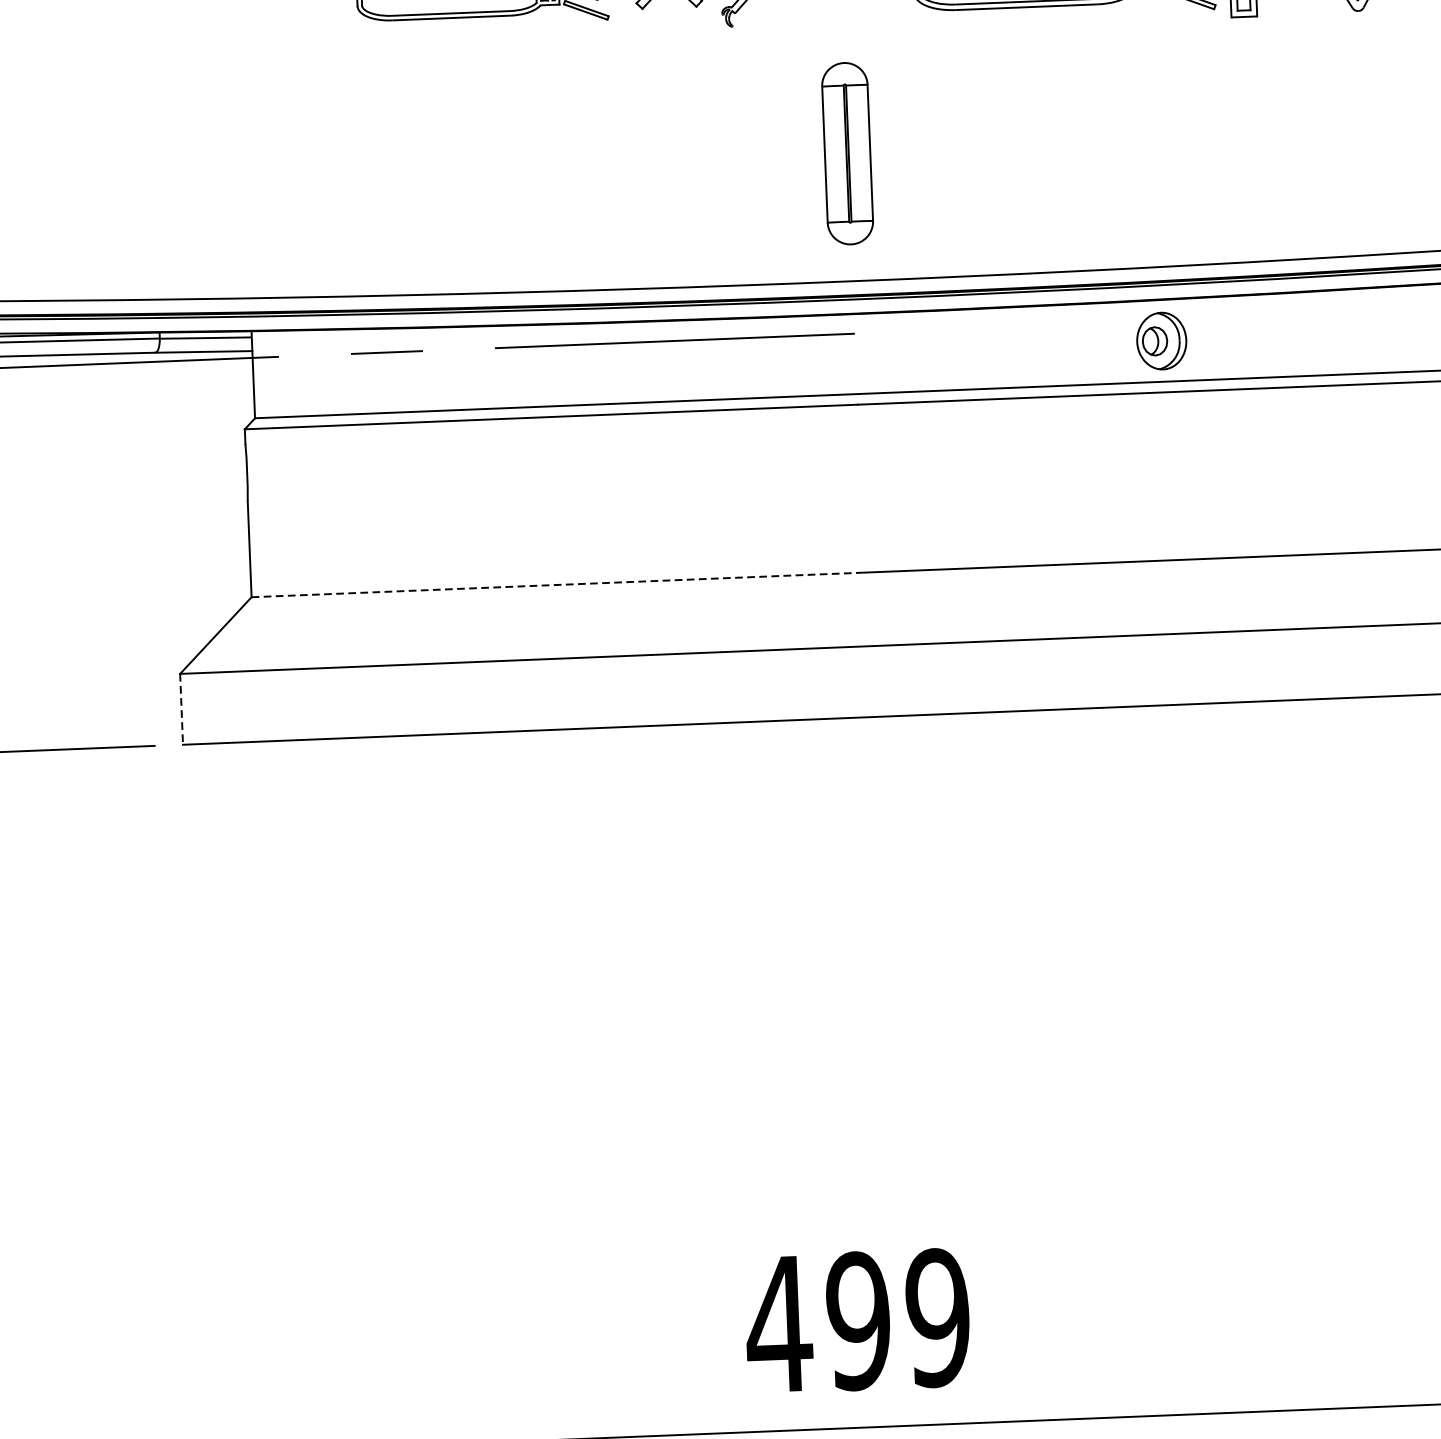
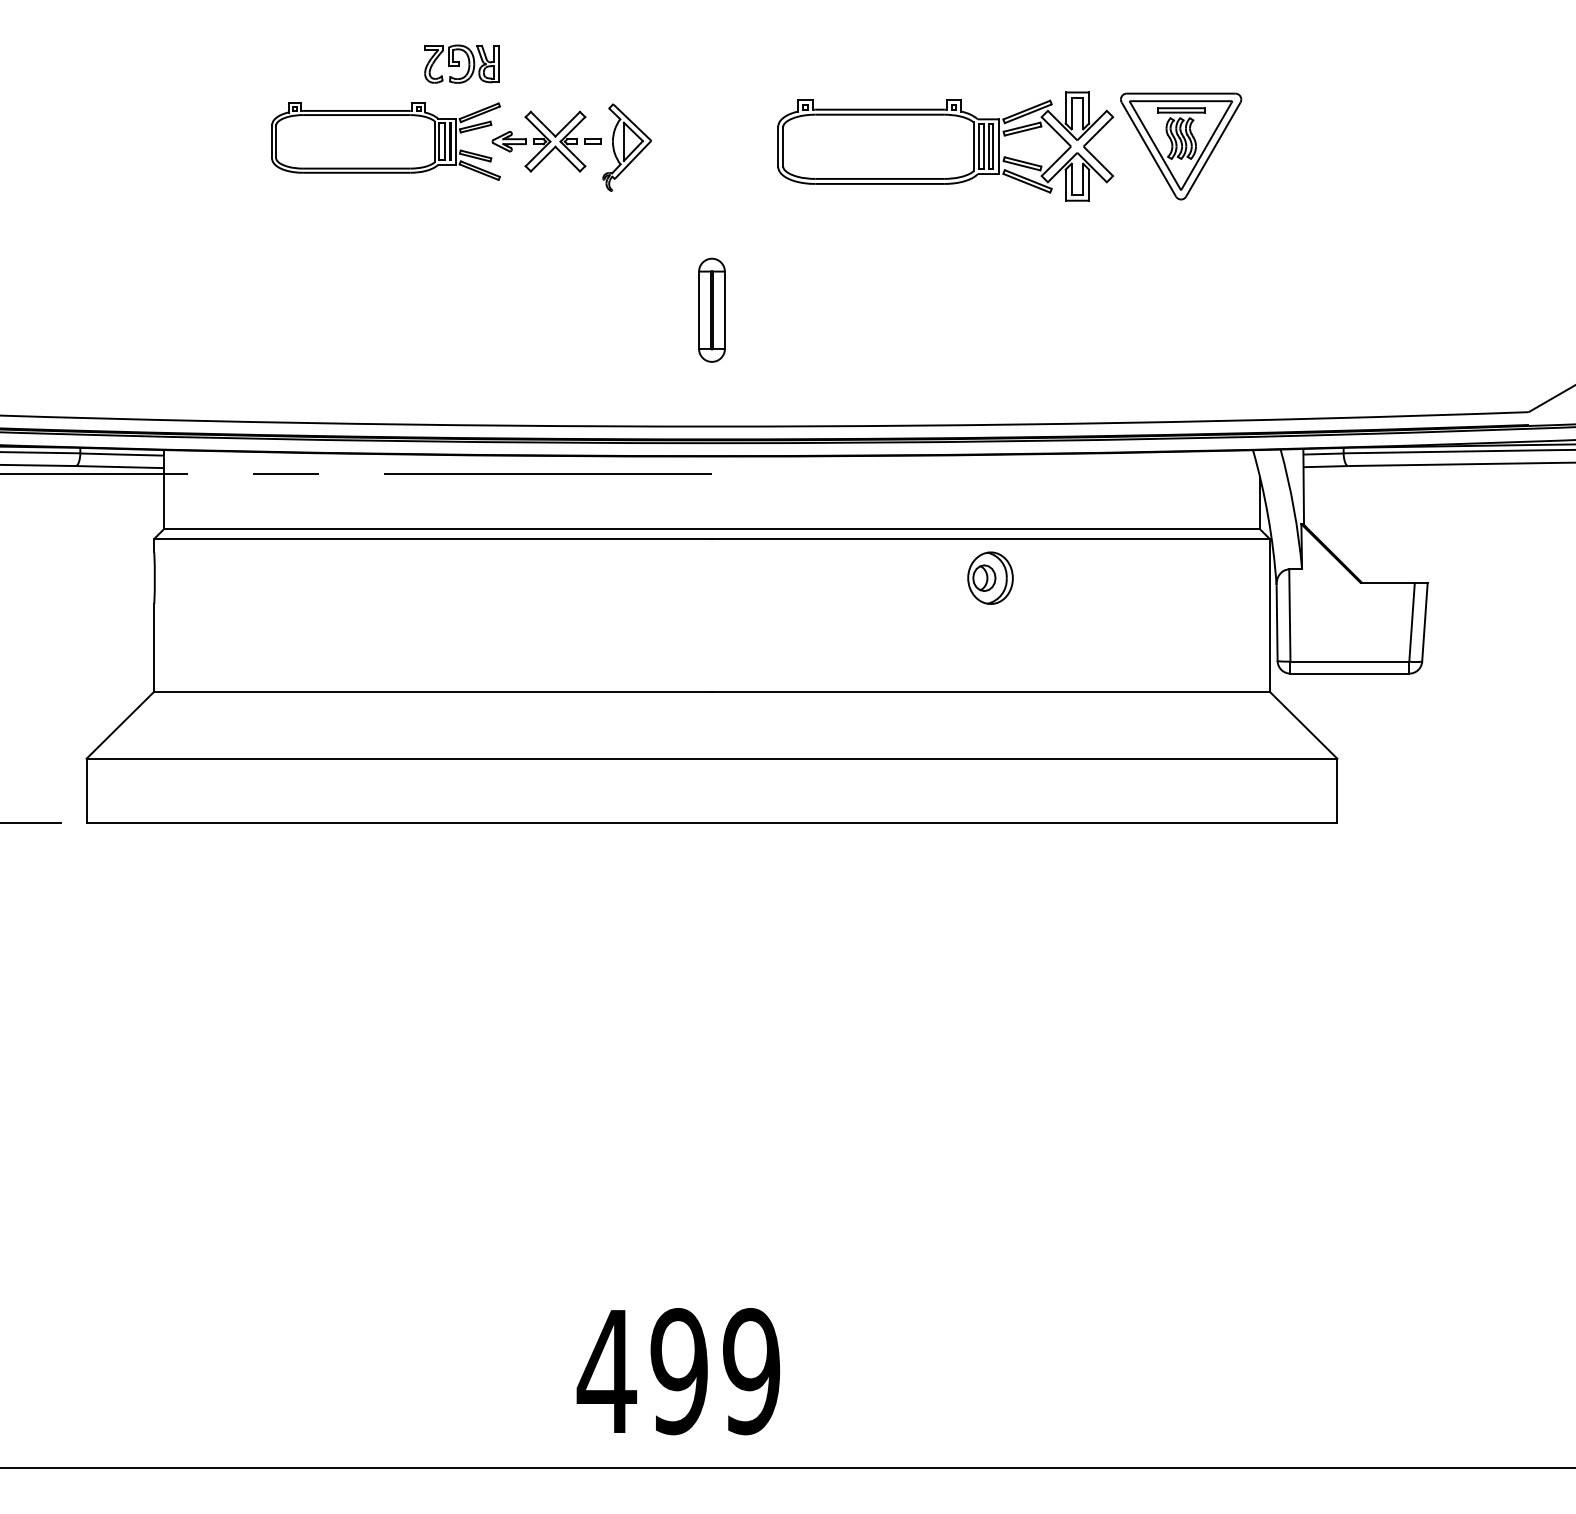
part: (847, 152) -> (711, 309), size x0.62
part: (1161, 340) -> (990, 577), moved
line: (558, 584) -> (433, 691), dashed -> solid
line: (181, 709) -> (86, 791), dashed -> solid

